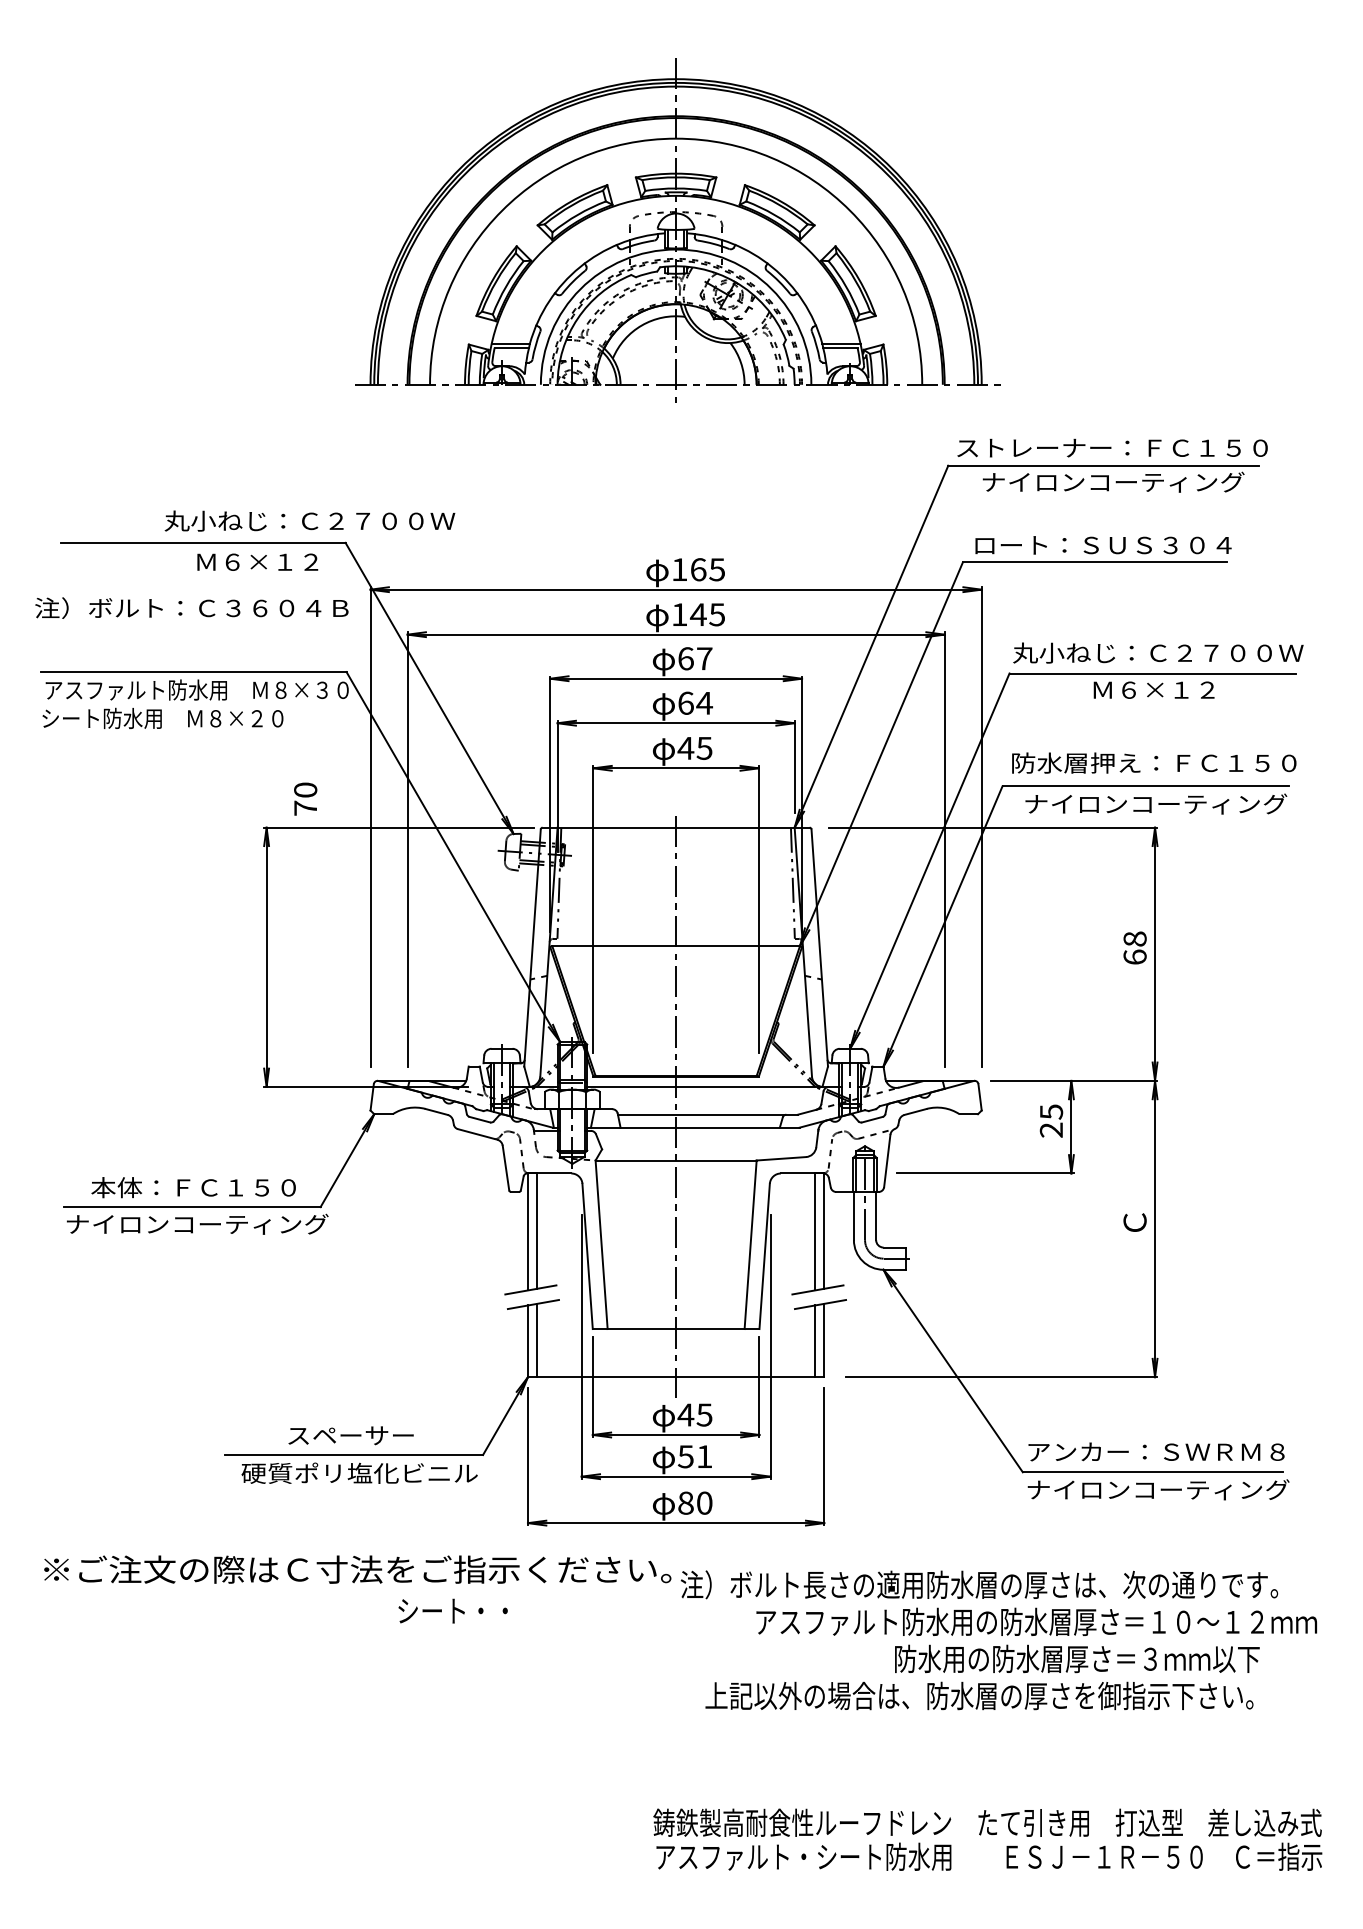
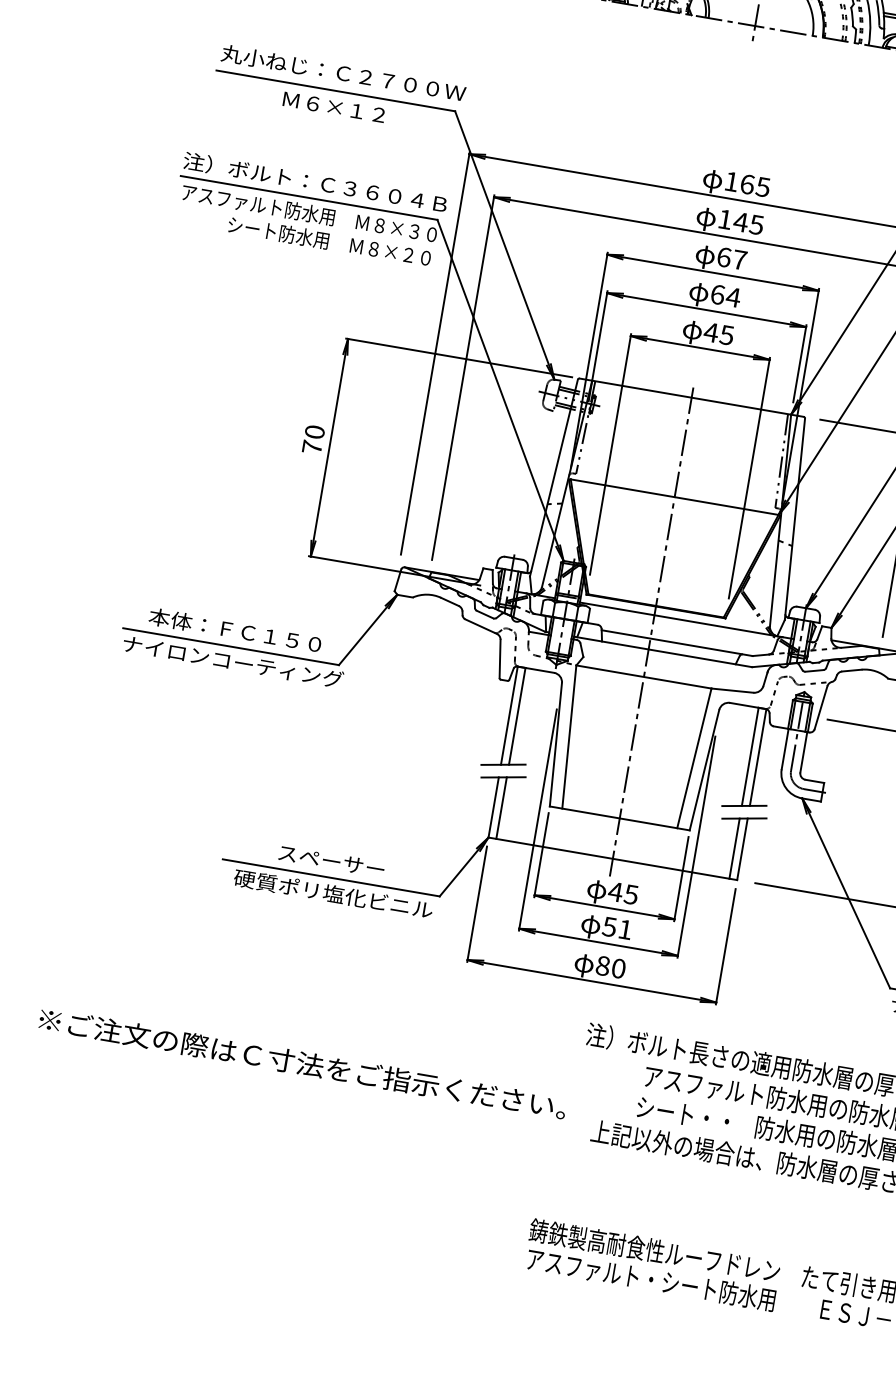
text: (309, 520) -> (343, 72), moved
text: (257, 561) -> (334, 106), moved
text: (191, 607) -> (315, 182), moved
text: (162, 717) -> (329, 240), moved
text: (305, 798) -> (313, 439), moved
text: (357, 1569) -> (302, 1063), moved
text: (452, 1610) -> (682, 1113), moved

